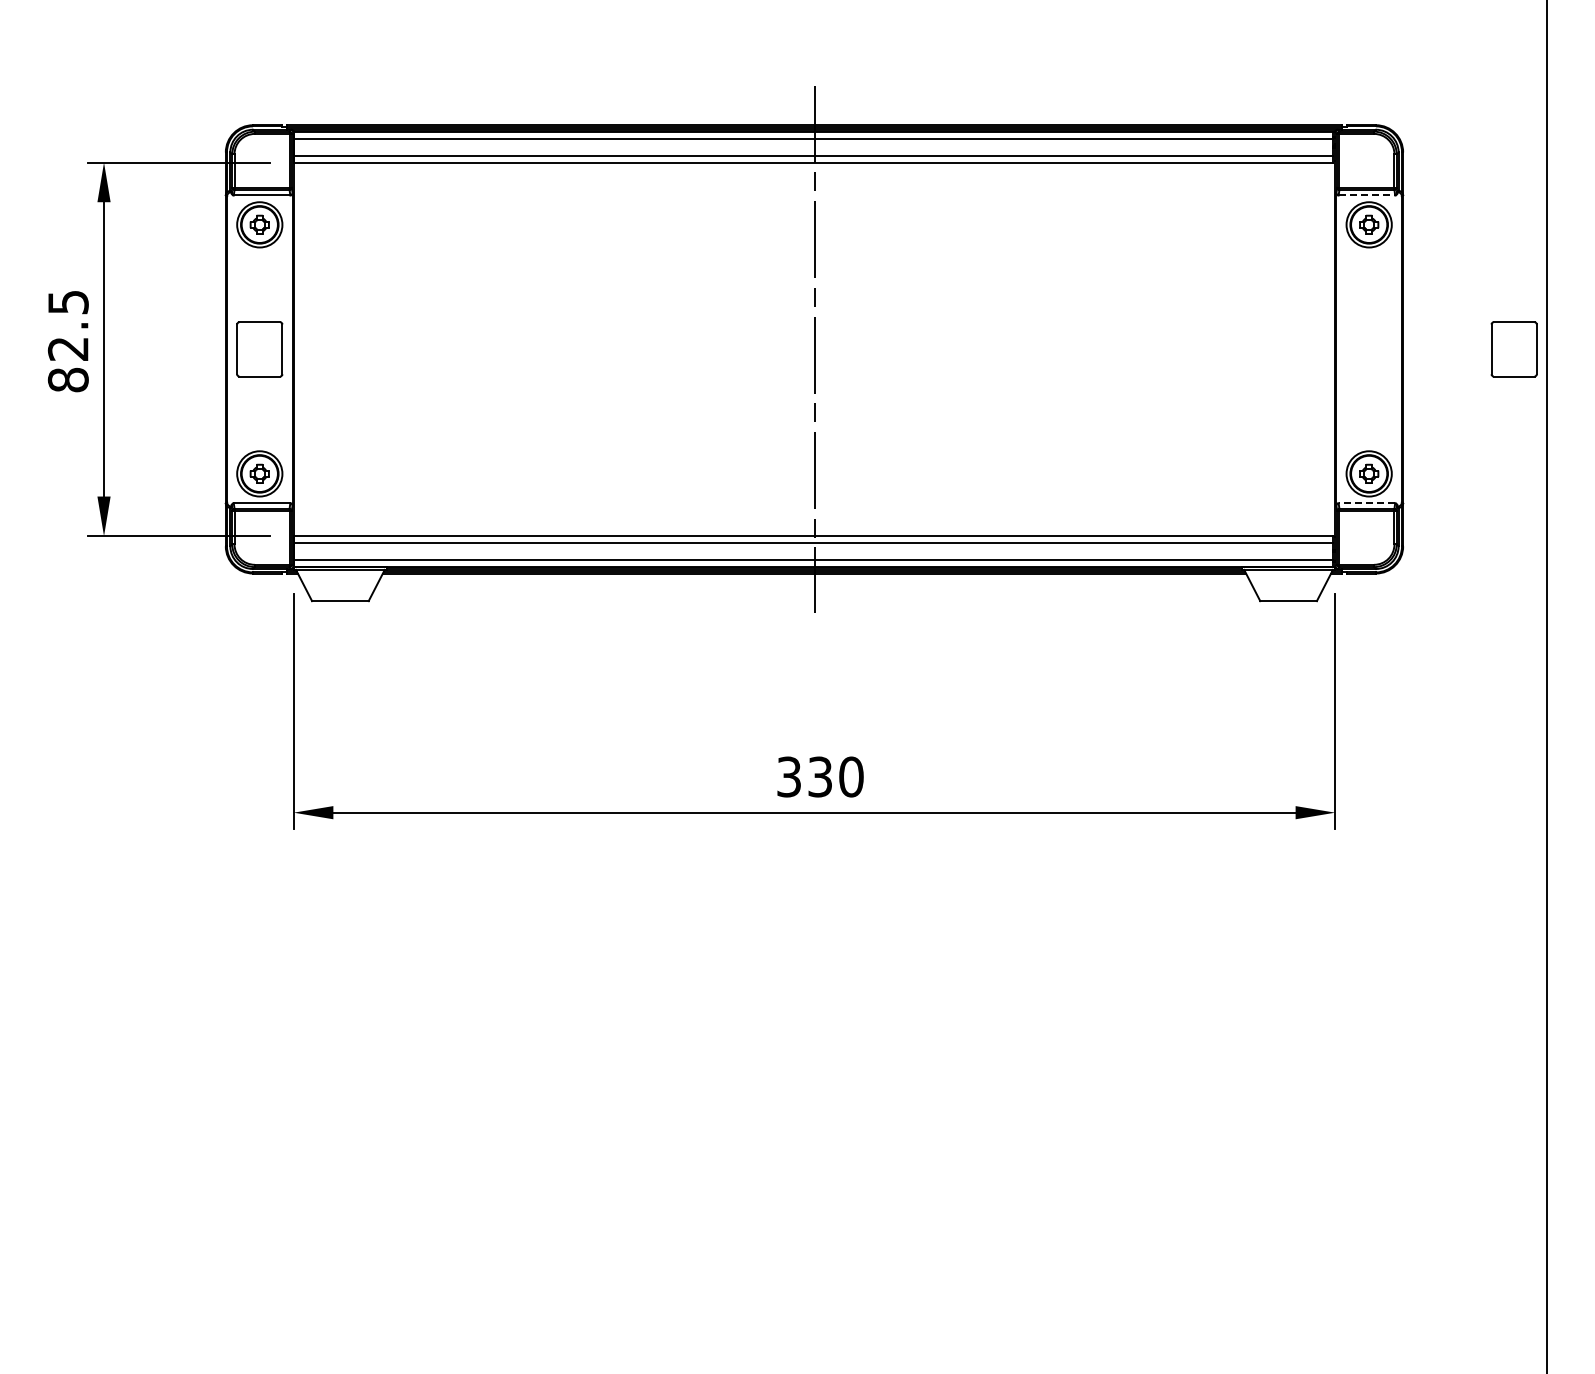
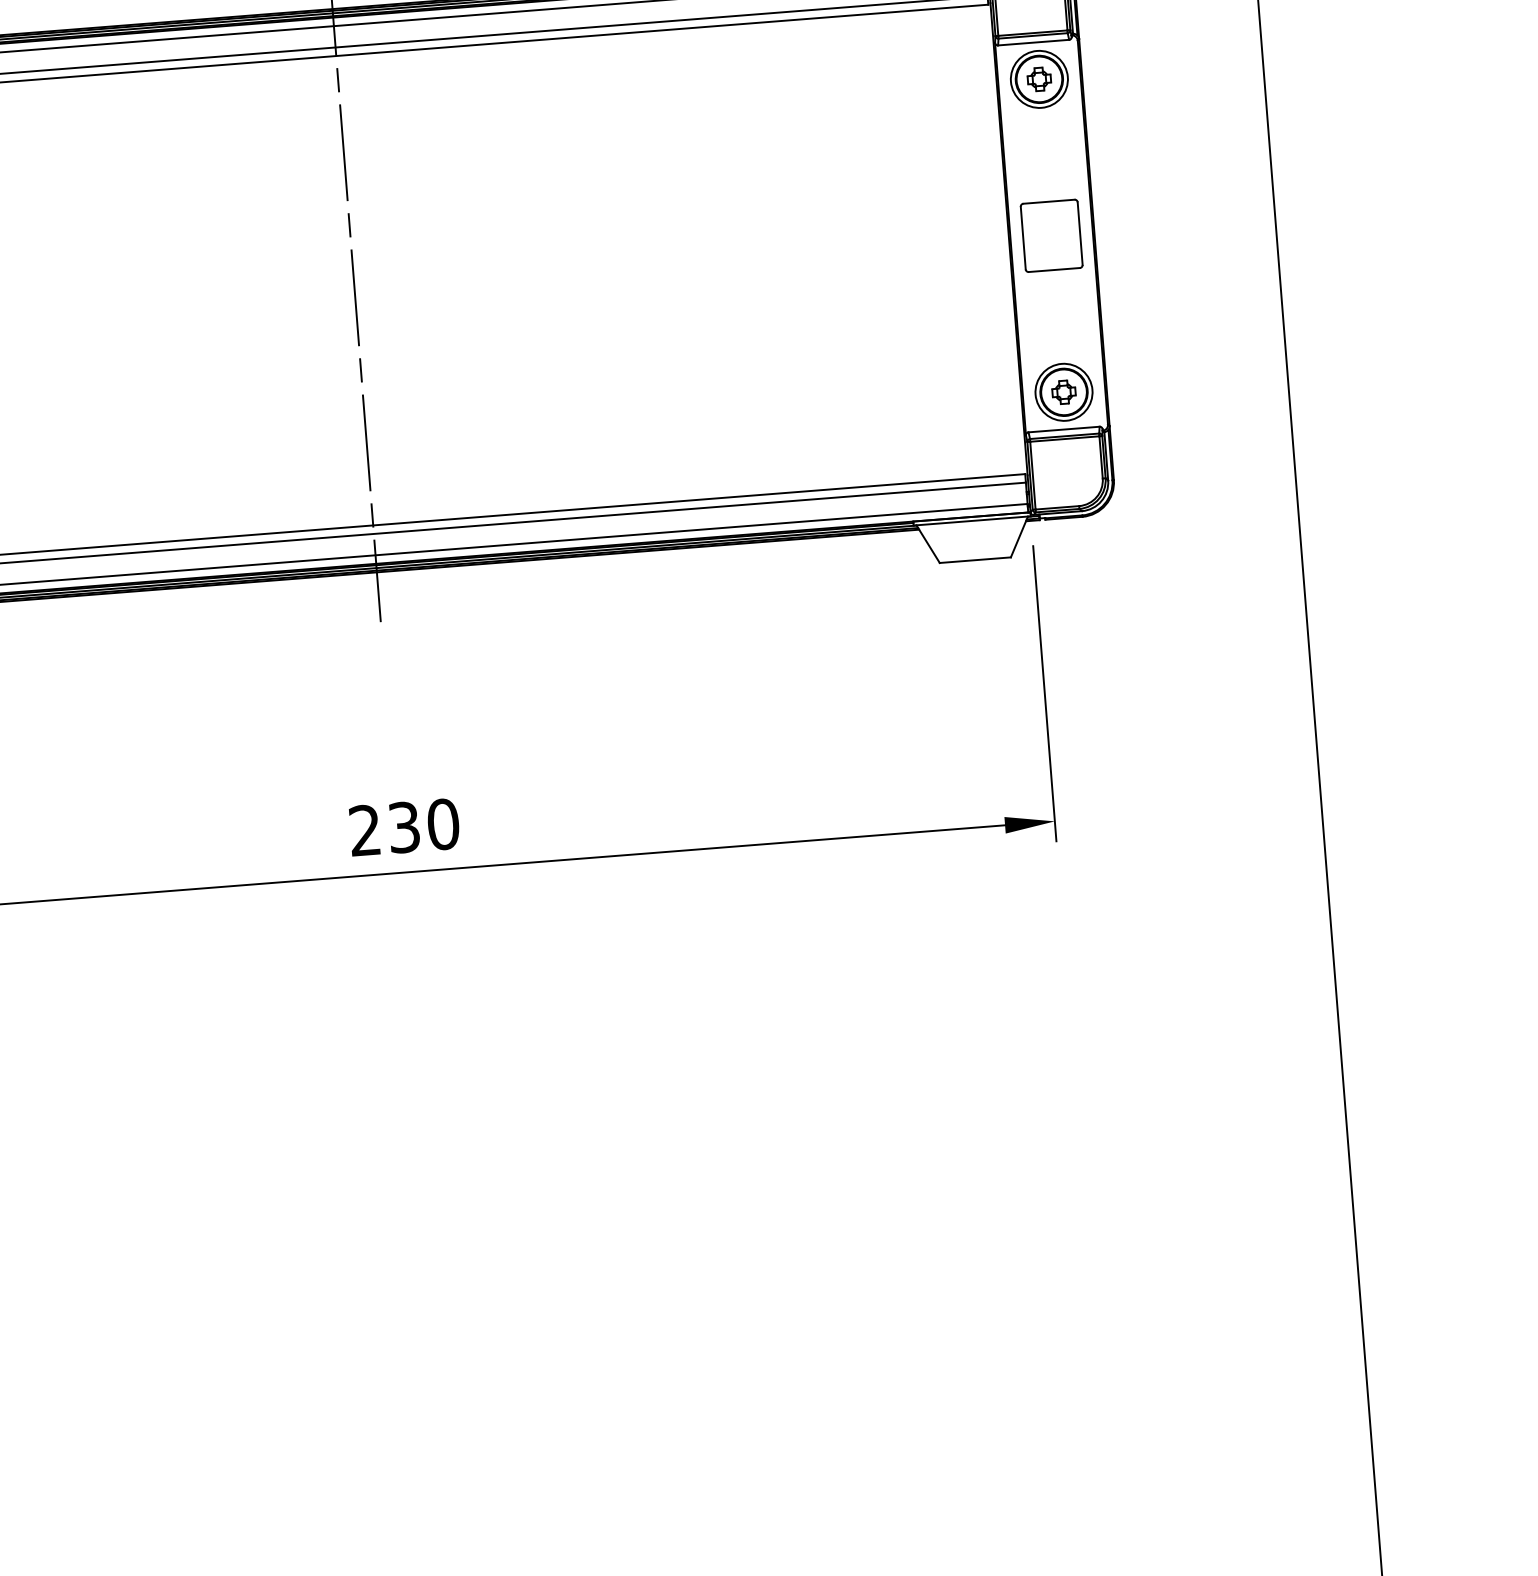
line: (1367, 195) -> (1034, 42), dashed -> solid
part: (1513, 349) -> (1050, 236), moved
line: (1366, 503) -> (1063, 429), dashed -> solid
text: (788, 776) -> (364, 829), 330 -> 230

